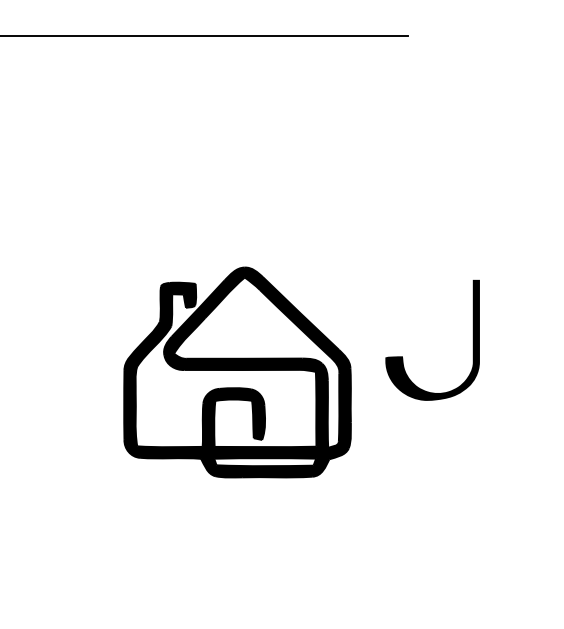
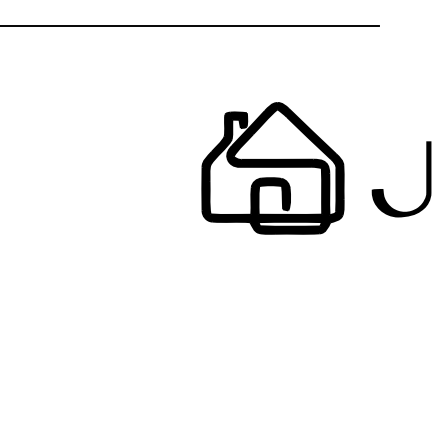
part: (403, 356) -> (383, 189), moved
part: (236, 372) -> (272, 168), moved

